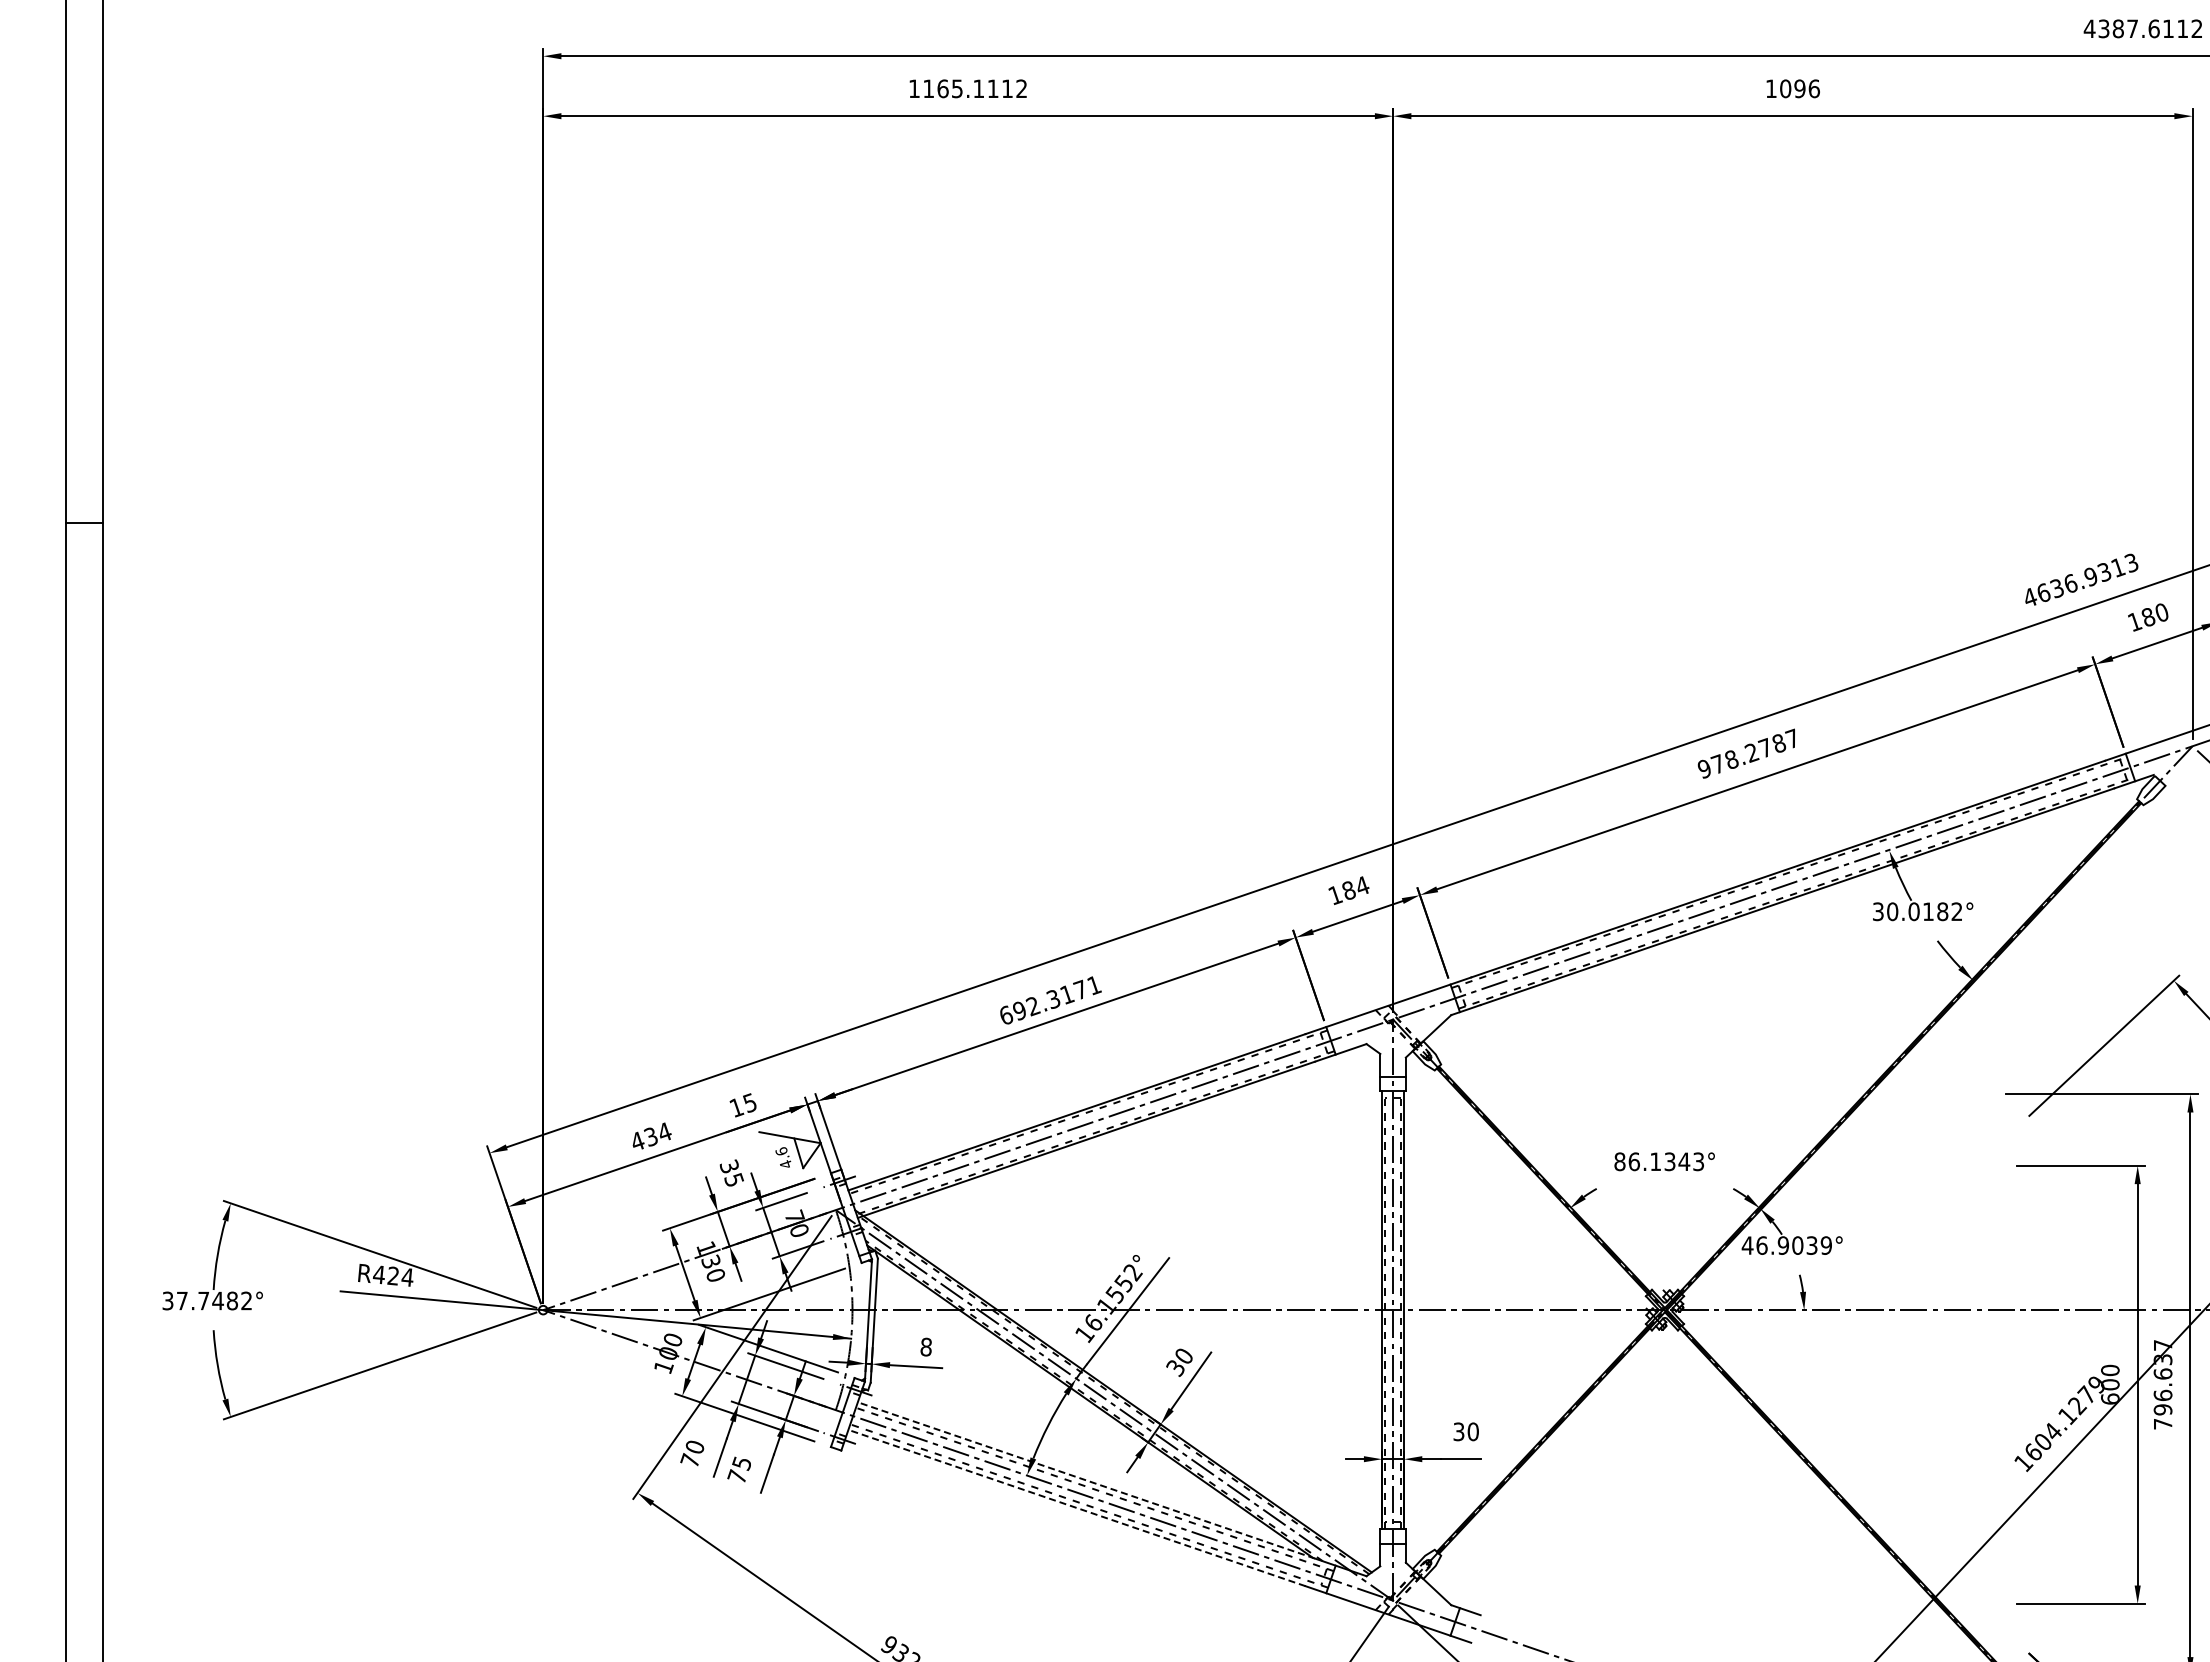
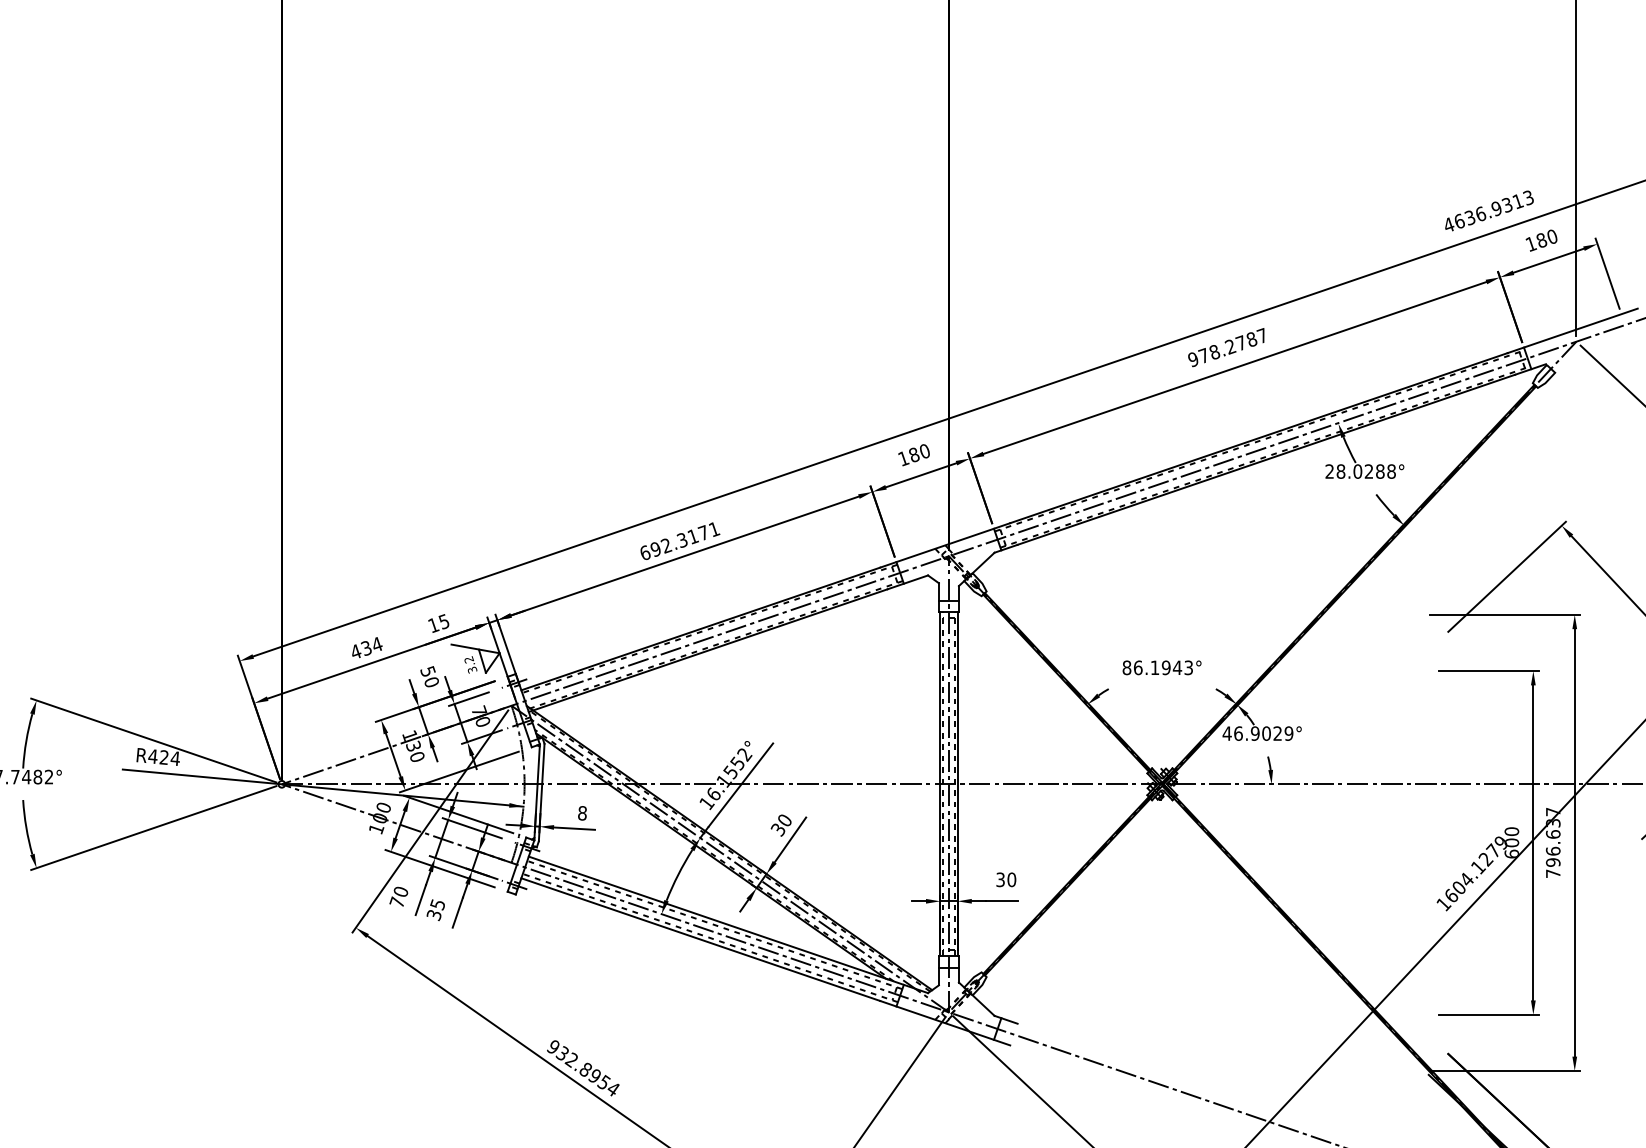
text: (1362, 885) -> (924, 450), 184 -> 180
text: (1917, 911) -> (1360, 471), 30.0182° -> 28.0288°
text: (783, 1157) -> (470, 664), 4.6 -> 3.2
text: (1669, 1161) -> (1165, 667), 86.1343° -> 86.1943°
text: (732, 1172) -> (430, 676), 35 -> 50
text: (1811, 1245) -> (1277, 733), 46.9039° -> 46.9029°
text: (736, 1476) -> (433, 914), 75 -> 35
line: (1086, 1480) -> (708, 918), dashed -> solid
line: (1076, 1508) -> (700, 939), dashed -> solid

